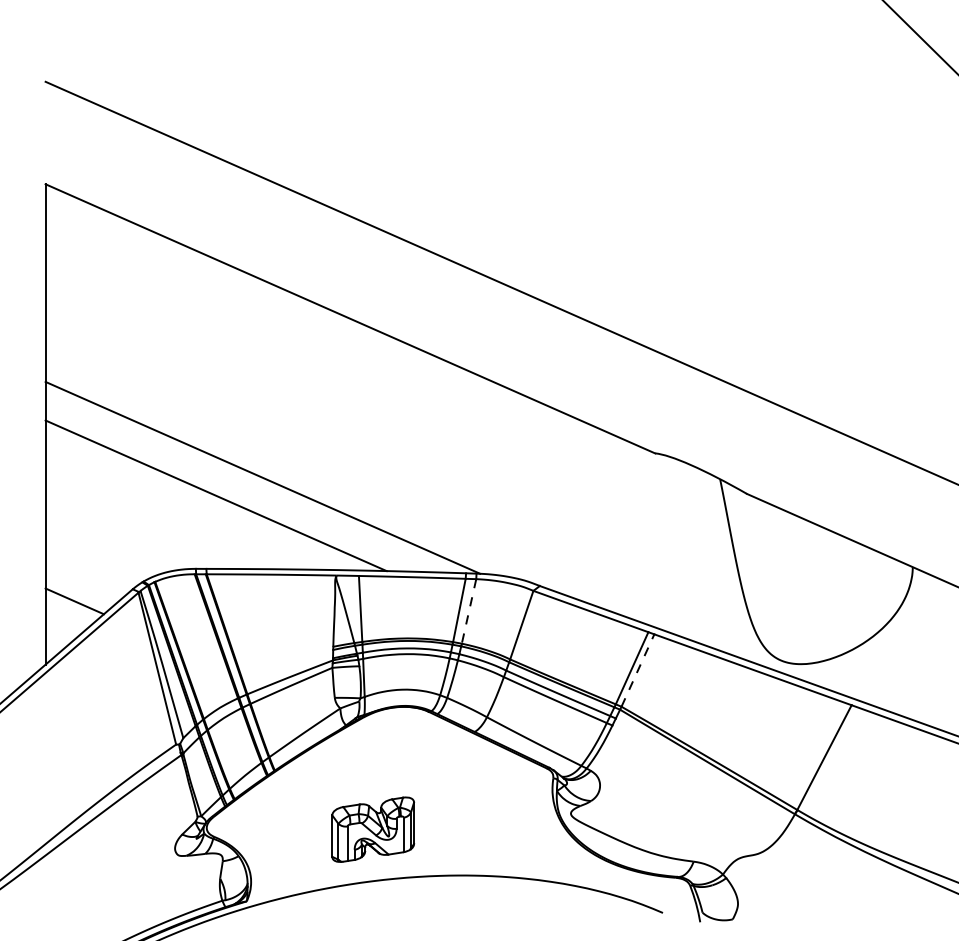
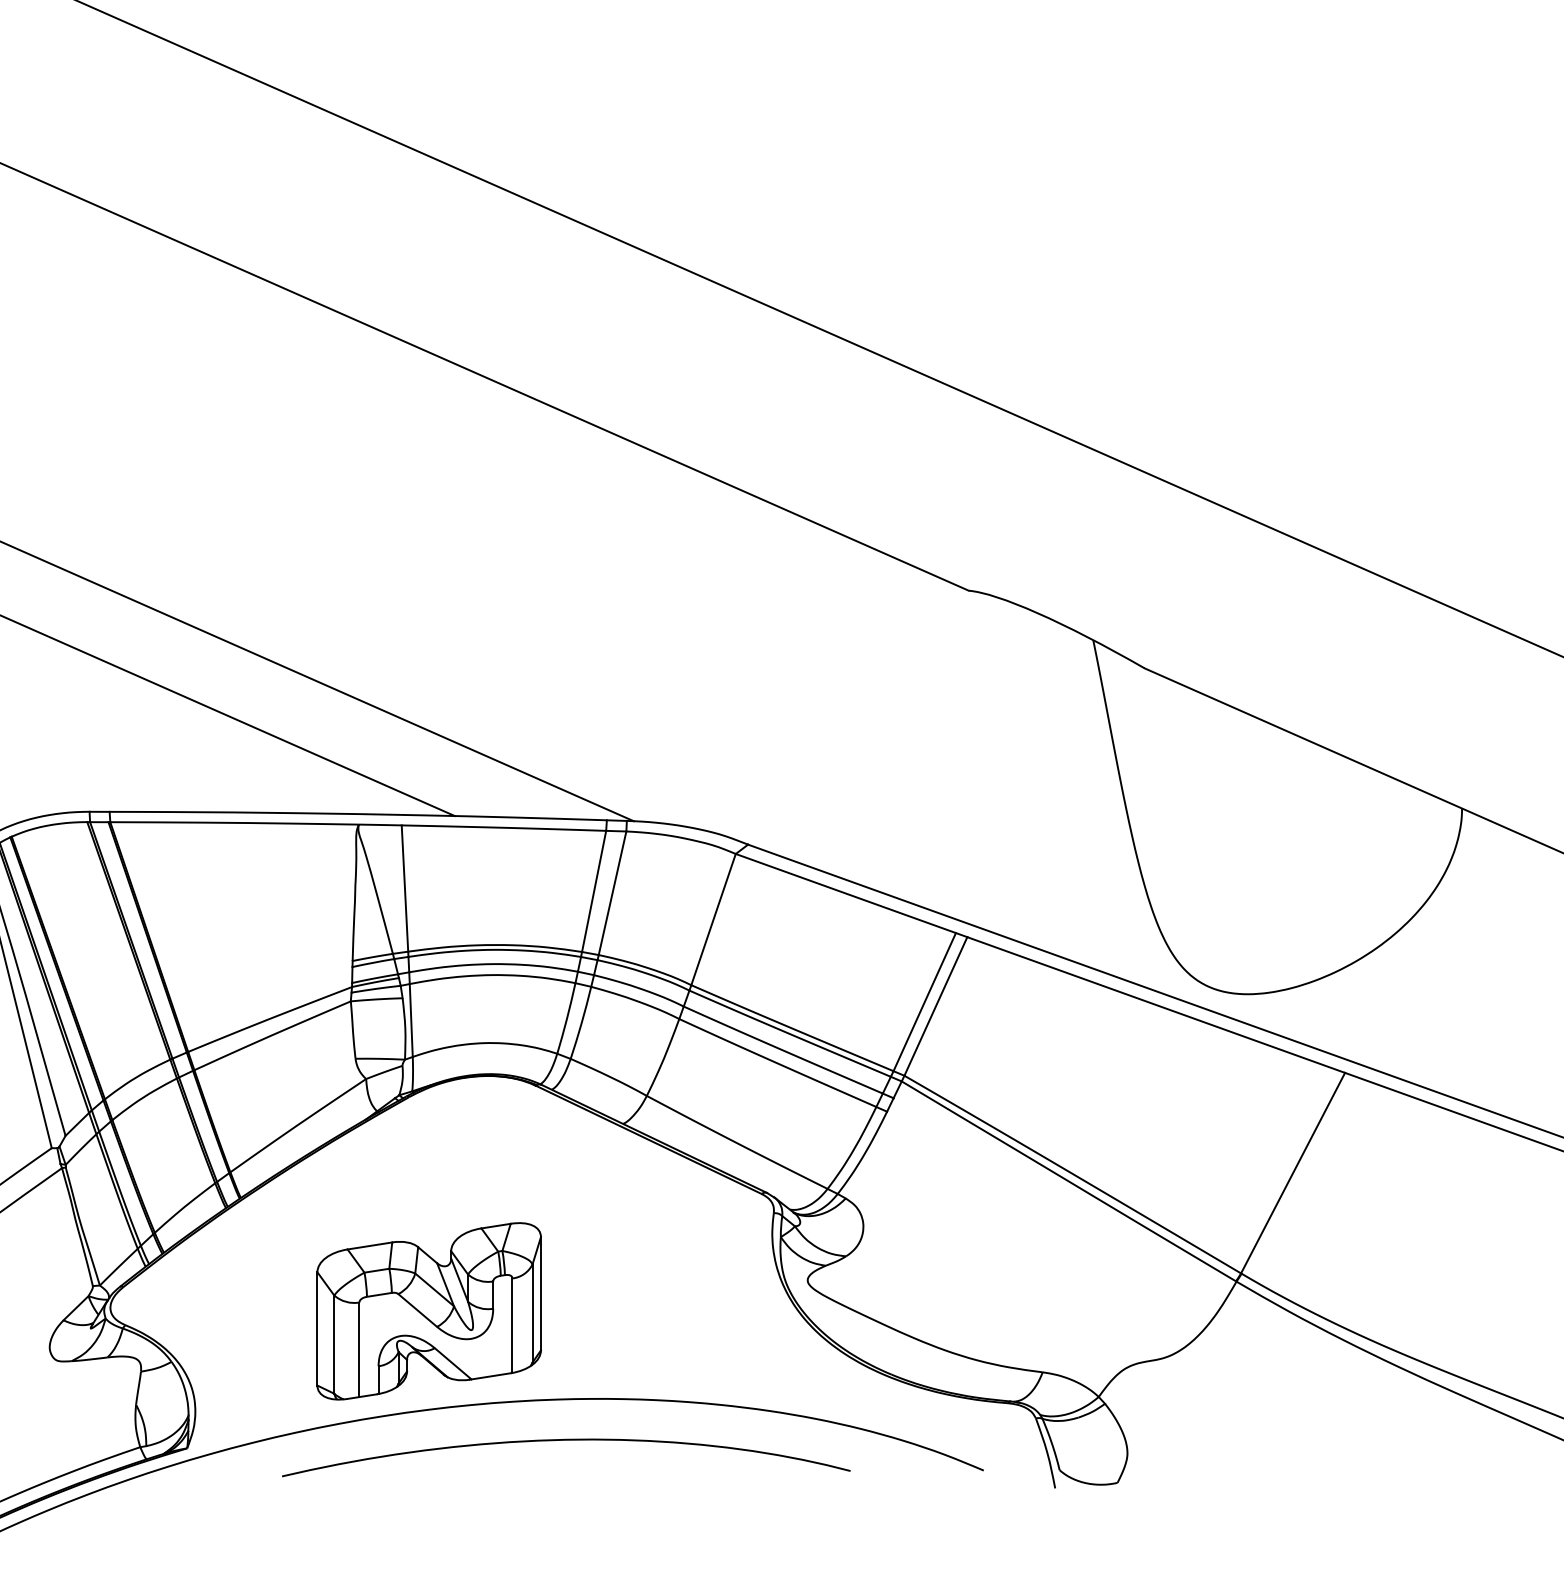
line: (468, 611) -> (611, 893), dashed -> solid
line: (637, 670) -> (935, 1006), dashed -> solid
part: (372, 829) -> (427, 1310), size x1.43
curve: (444, 897) -> (565, 1440), added

